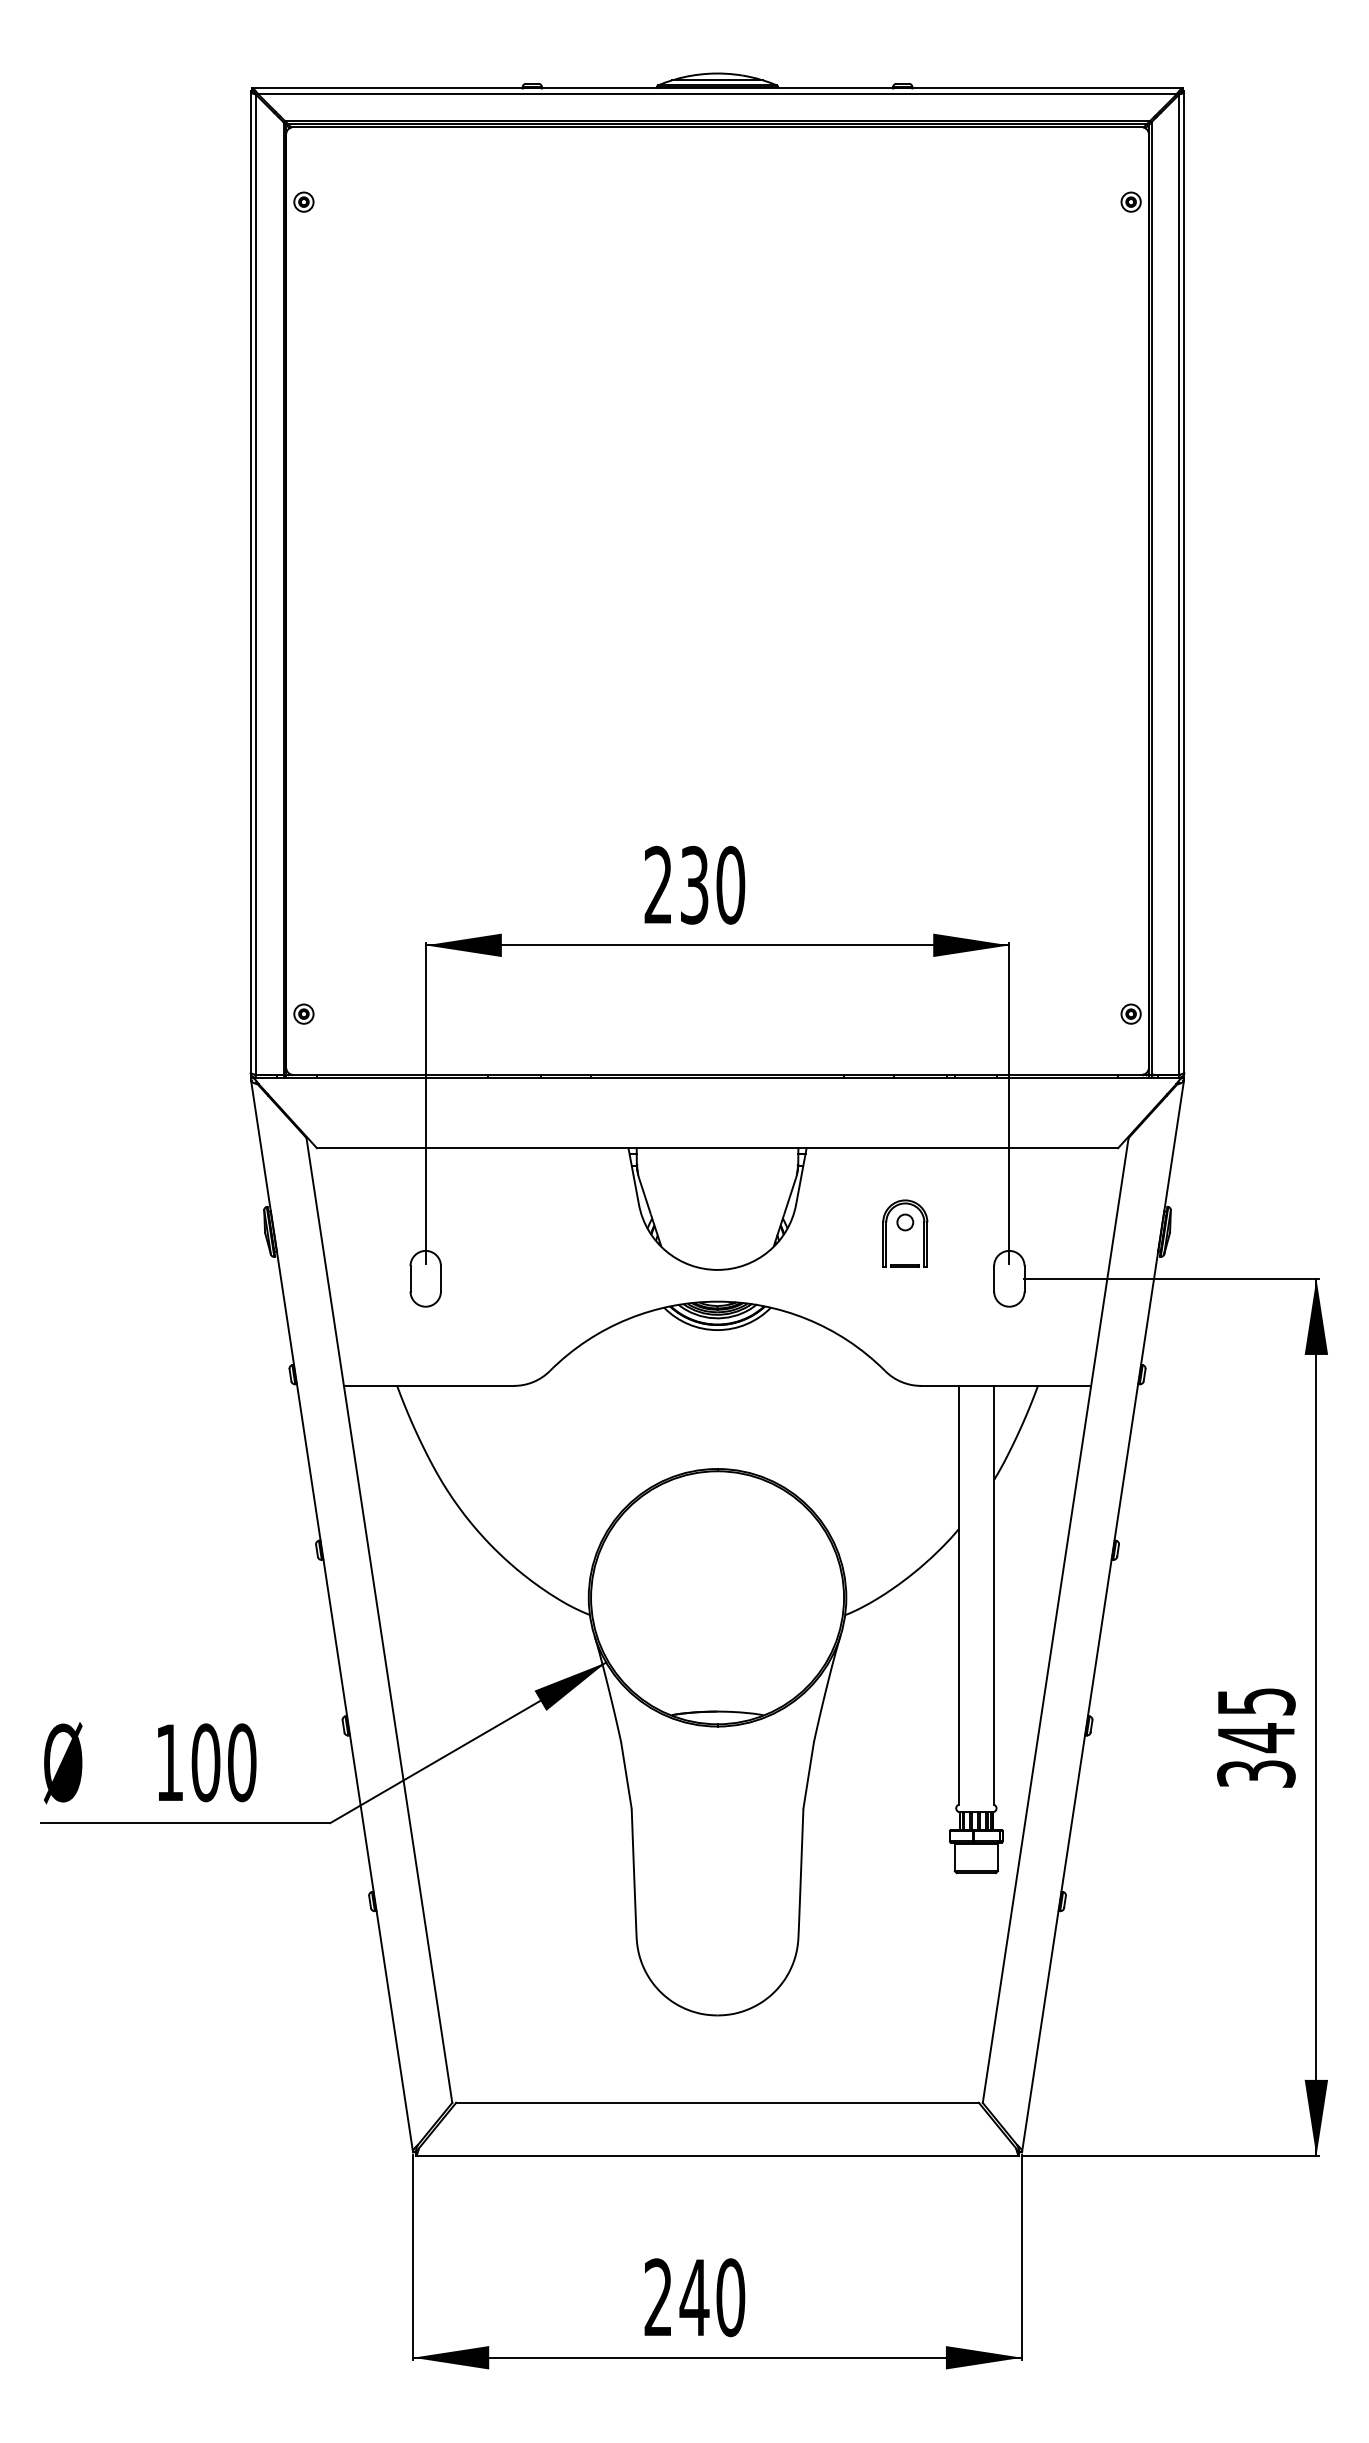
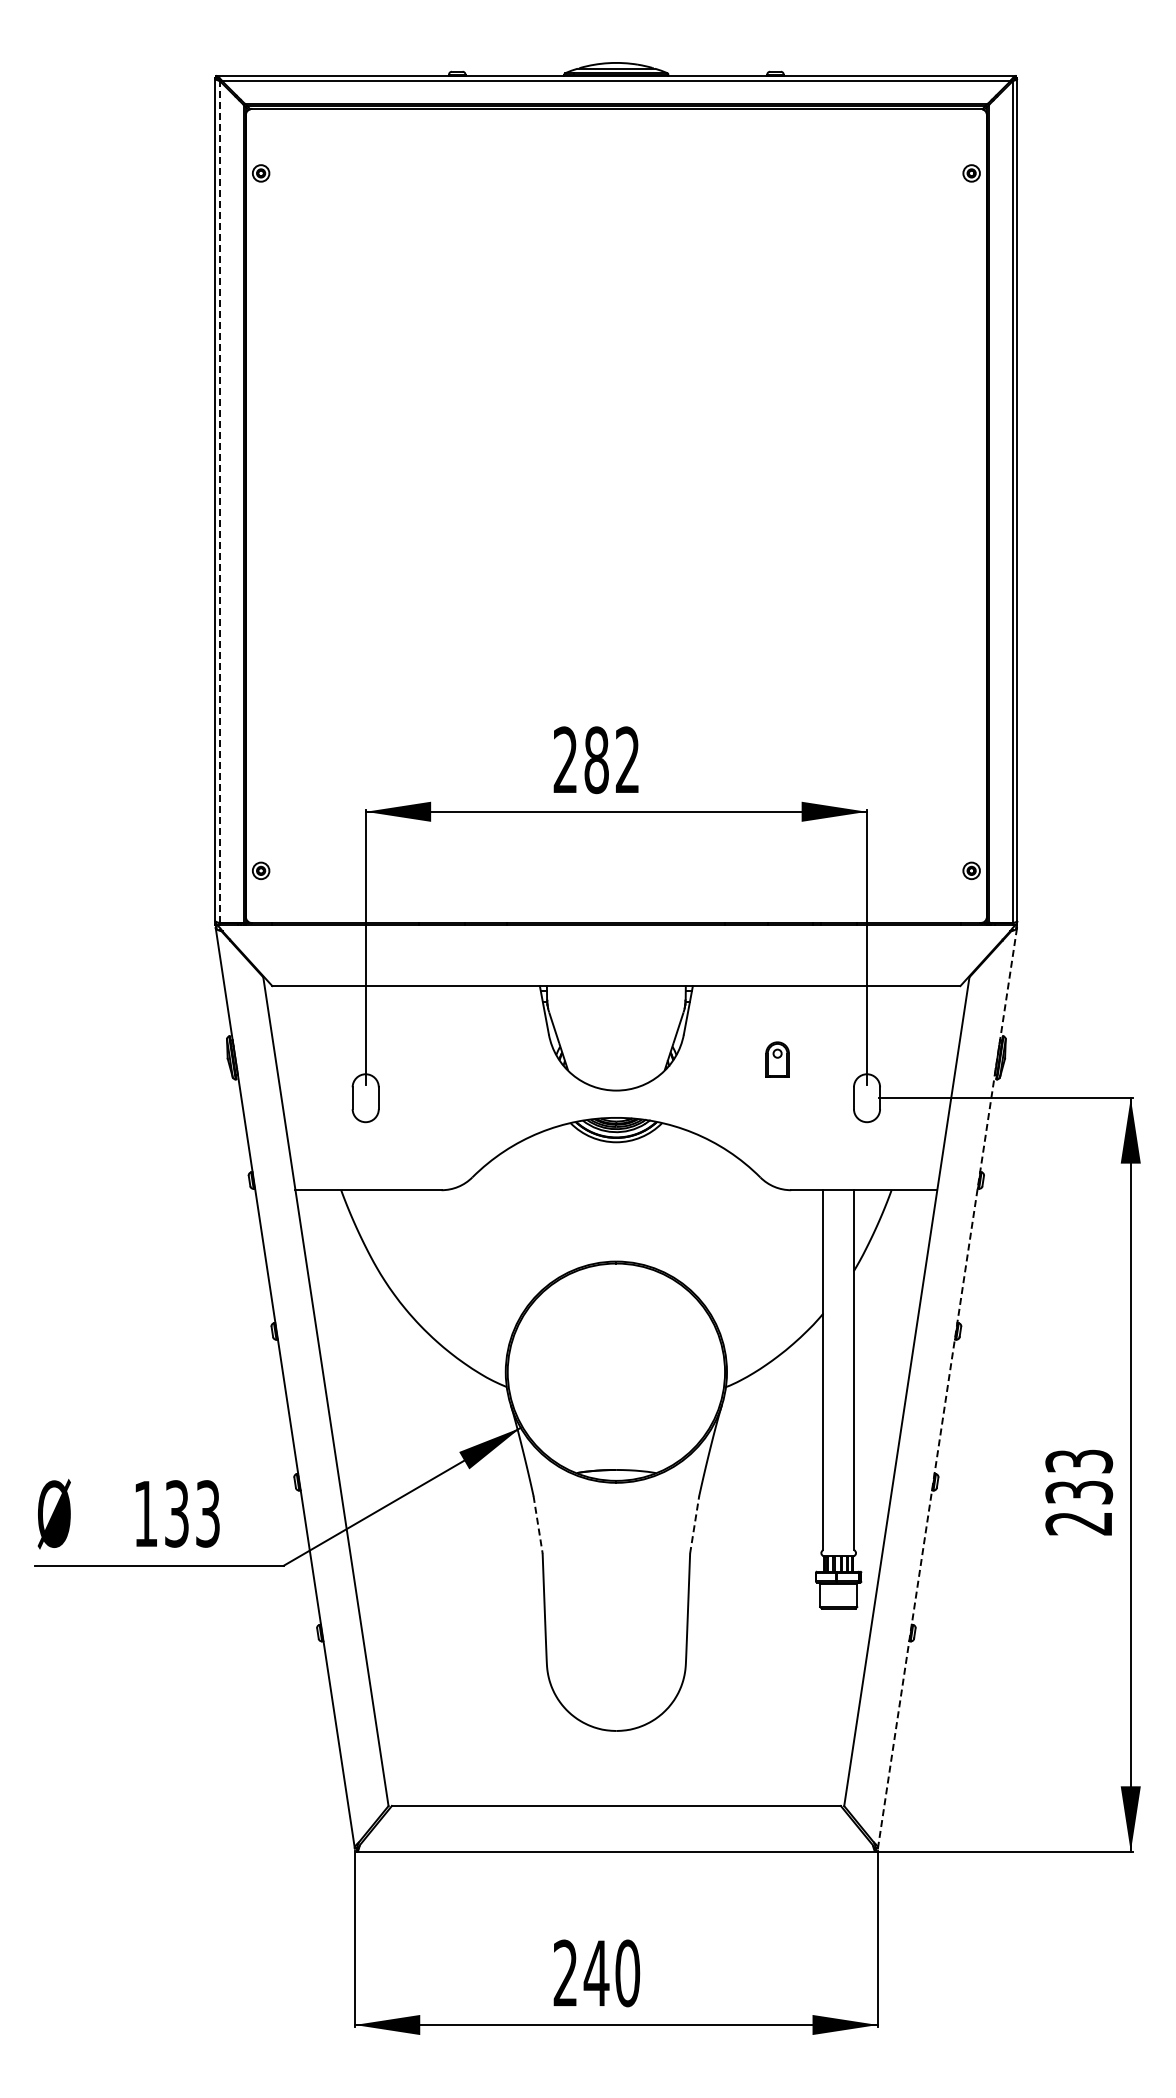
line: (255, 584) -> (219, 501), solid -> dashed
text: (713, 885) -> (612, 760), 230 -> 282
part: (905, 1233) -> (777, 1059), size x0.6
line: (1103, 1616) -> (947, 1388), solid -> dashed
text: (1256, 1737) -> (1079, 1492), 345 -> 233
text: (224, 1762) -> (192, 1513), 100 -> 133
line: (626, 1775) -> (538, 1524), solid -> dashed
line: (808, 1775) -> (694, 1524), solid -> dashed

